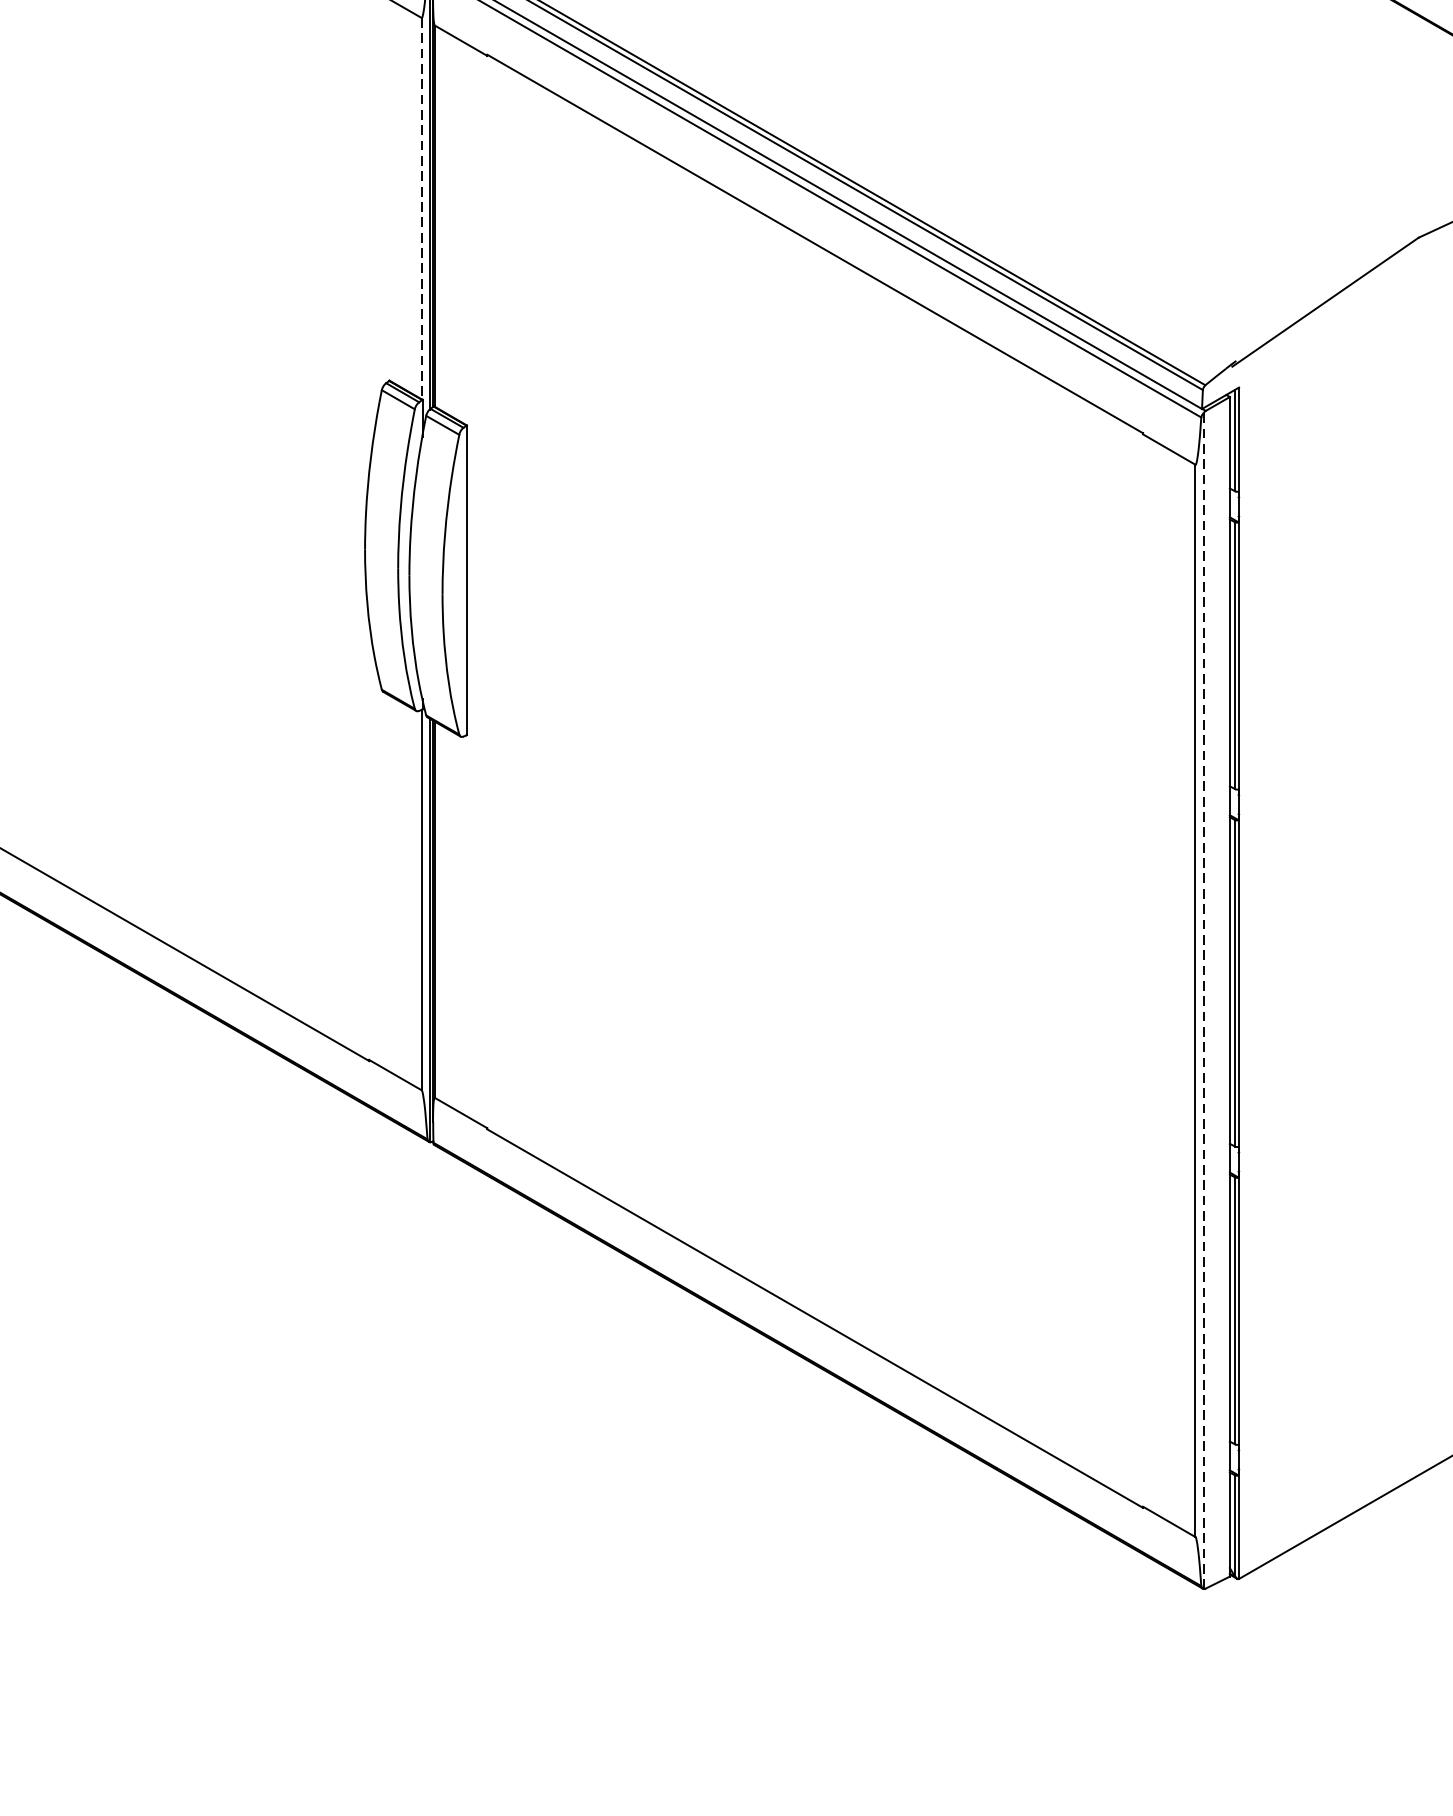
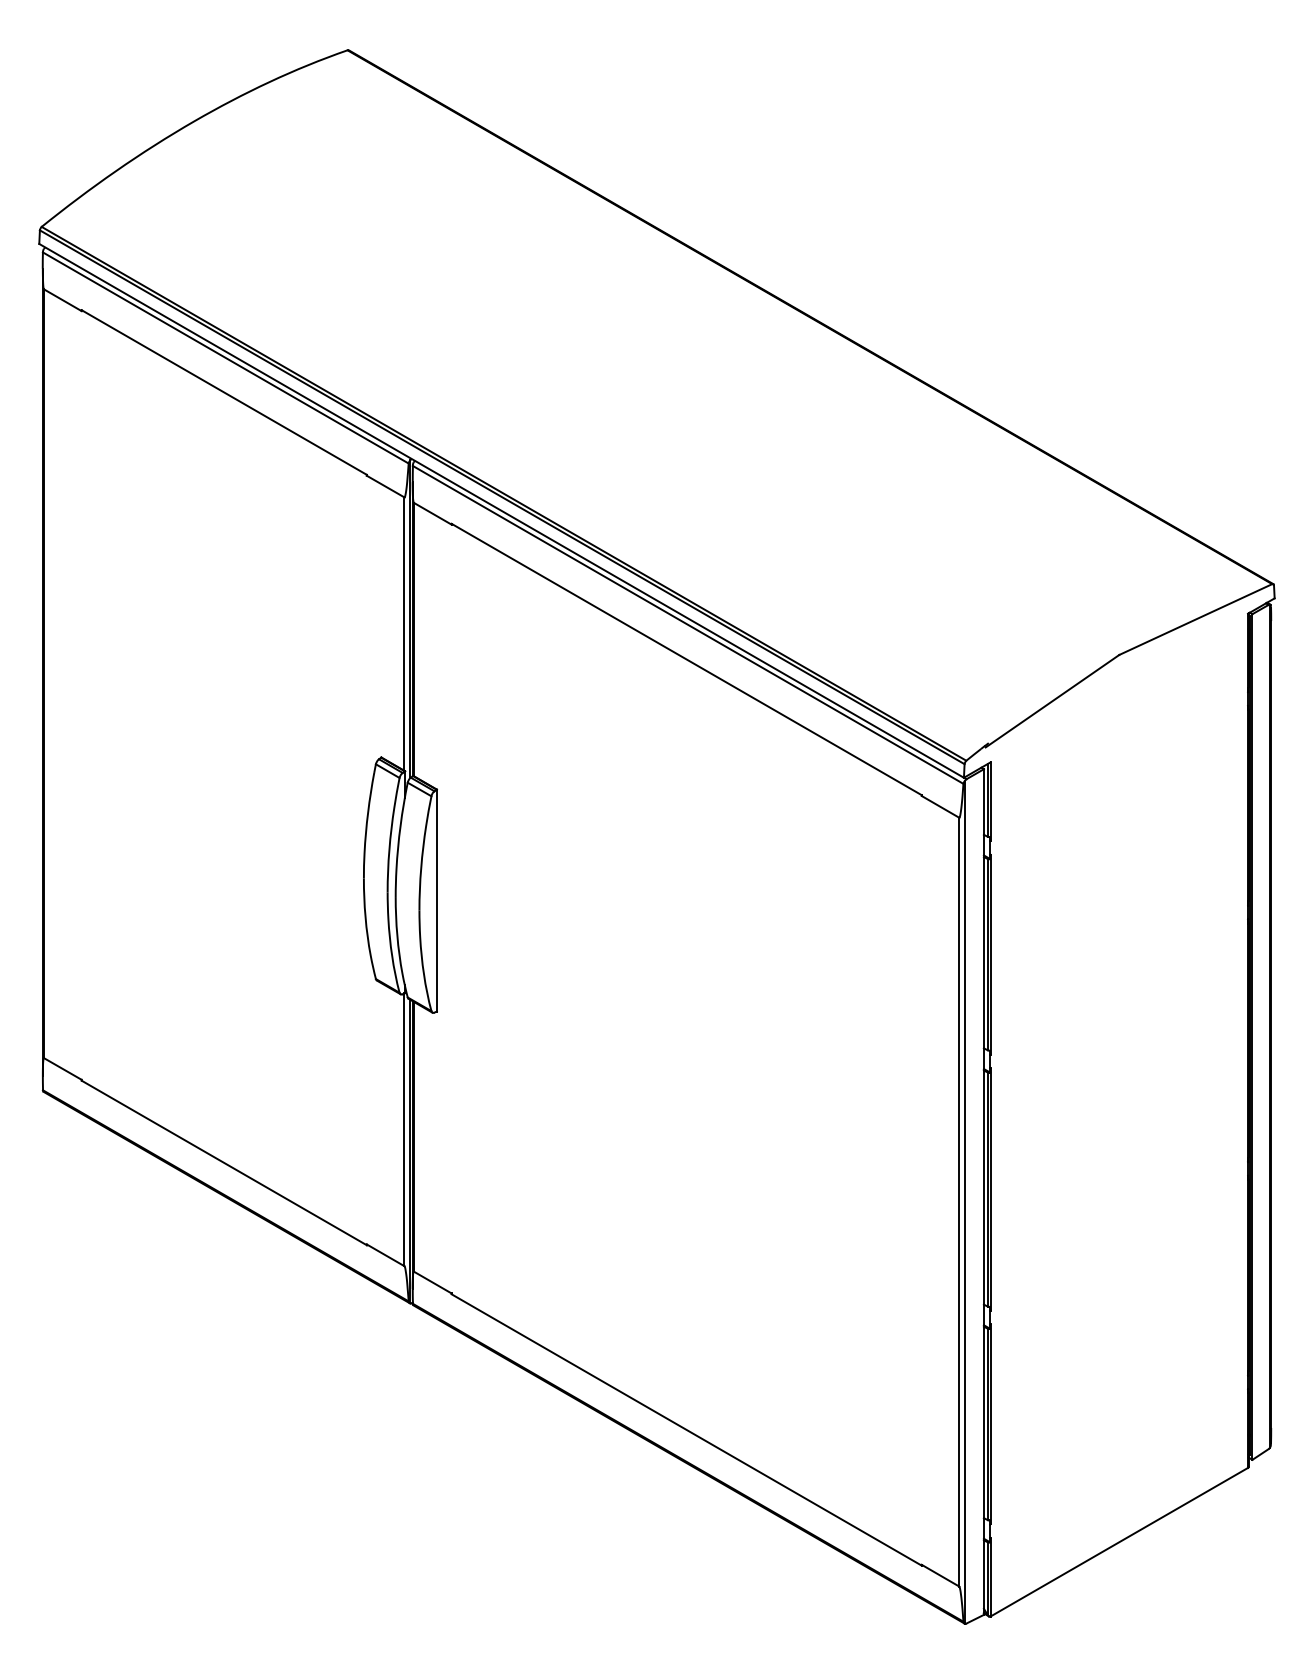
line: (421, 209) -> (404, 634), dashed -> solid
line: (1204, 1001) -> (965, 1202), dashed -> solid

